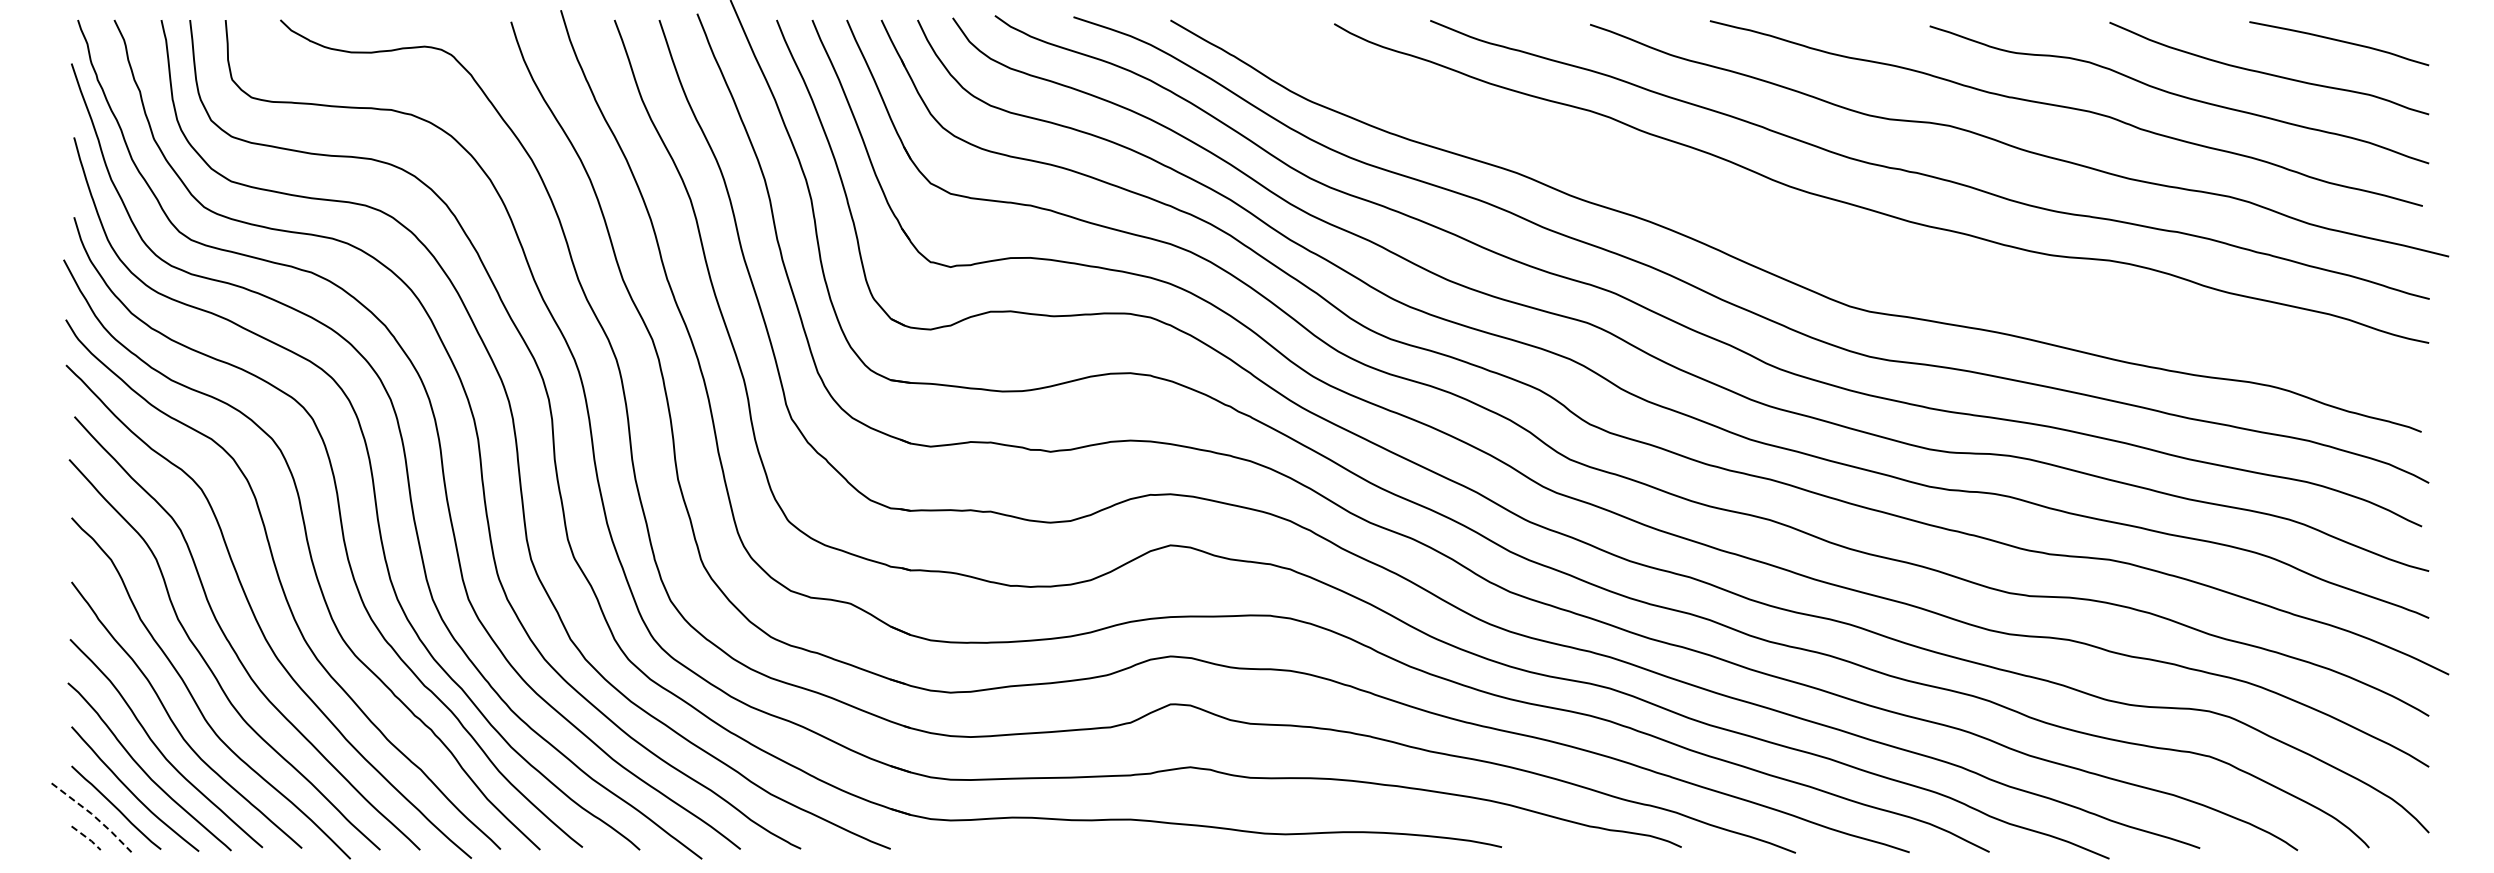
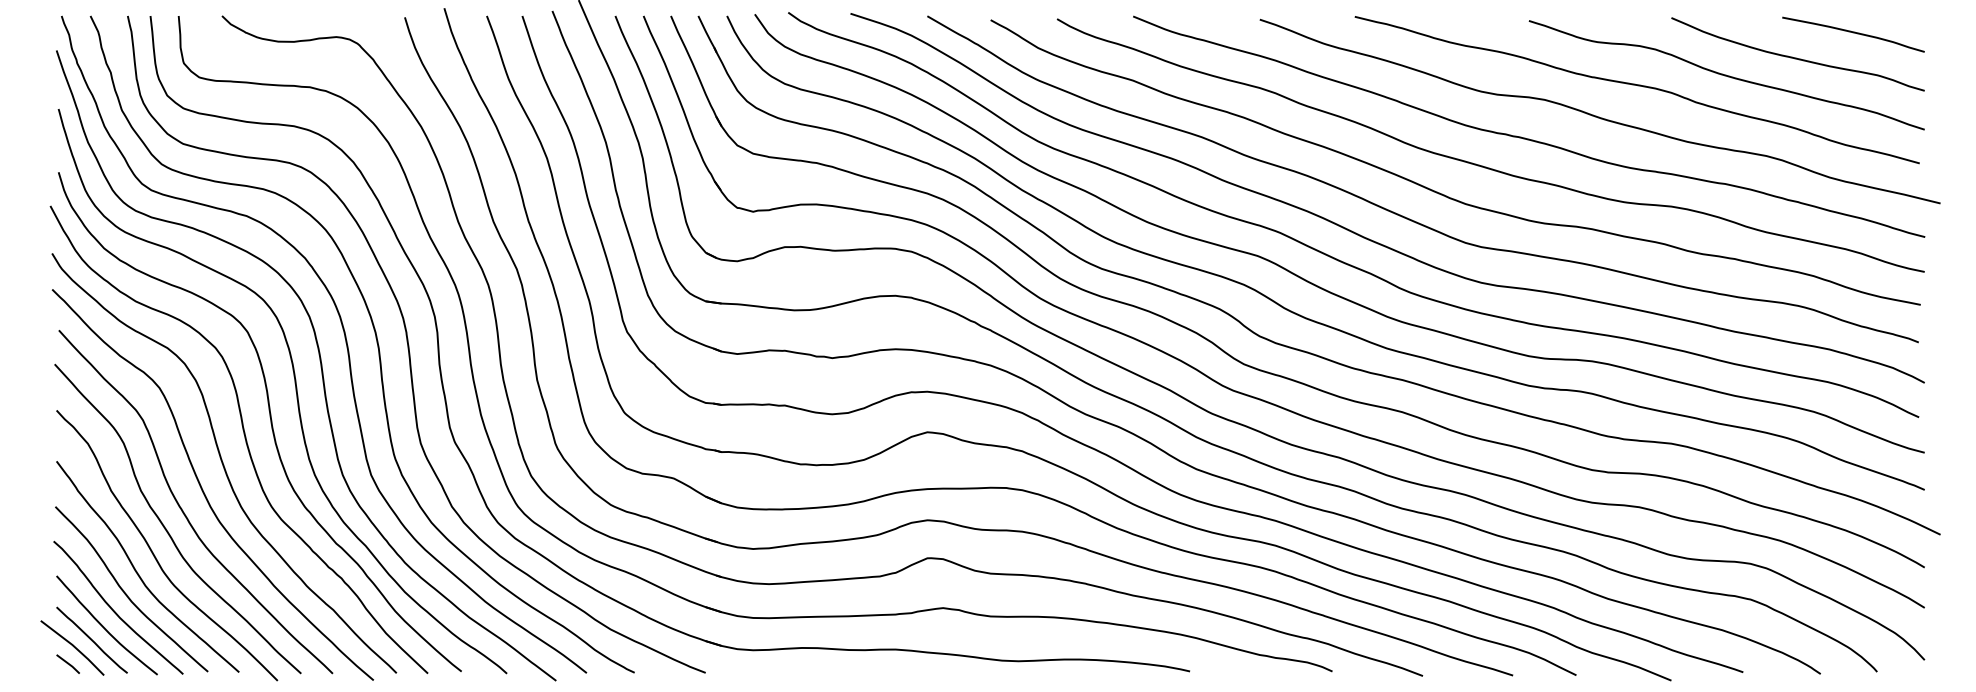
curve: (1818, 243) -> (1440, 193), added
line: (93, 815) -> (73, 646), dashed -> solid
line: (87, 838) -> (69, 664), dashed -> solid

